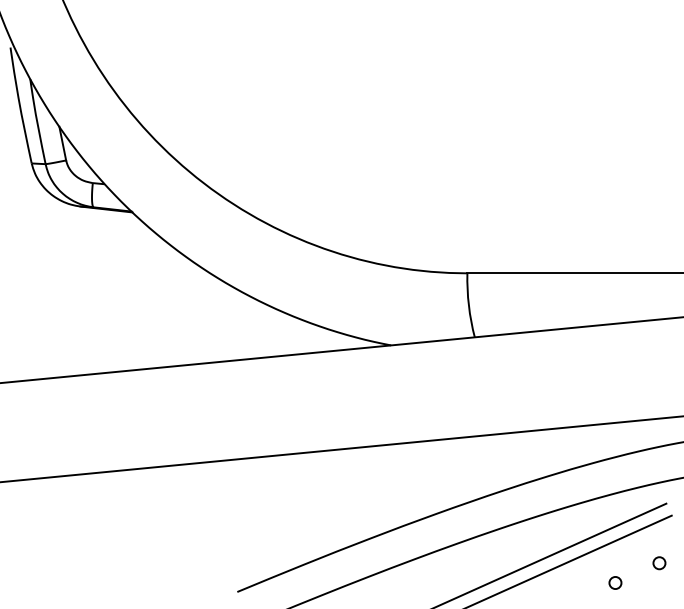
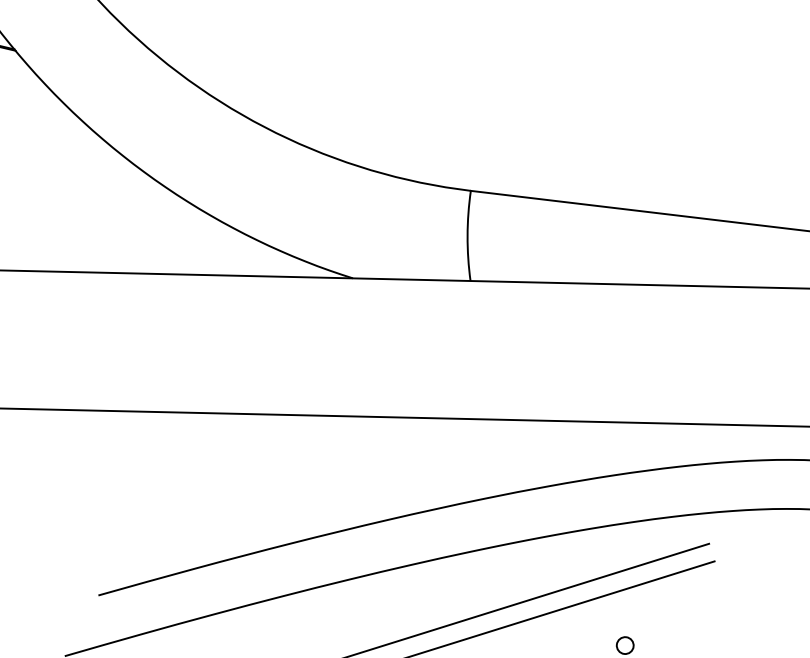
circle: (659, 563) -> (689, 625), removed

